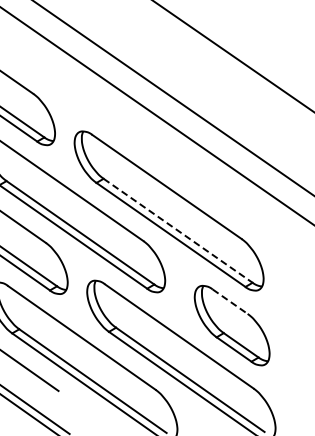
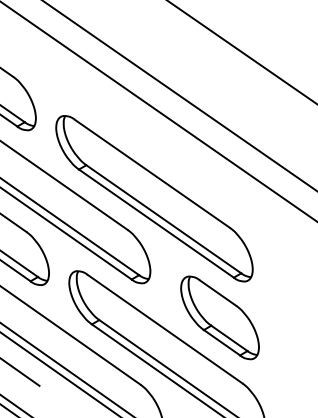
line: (178, 230) -> (164, 218), dashed -> solid
line: (230, 302) -> (218, 293), dashed -> solid

